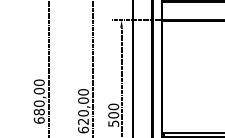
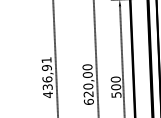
text: (38, 101) -> (46, 77), 680,00 -> 436,91

